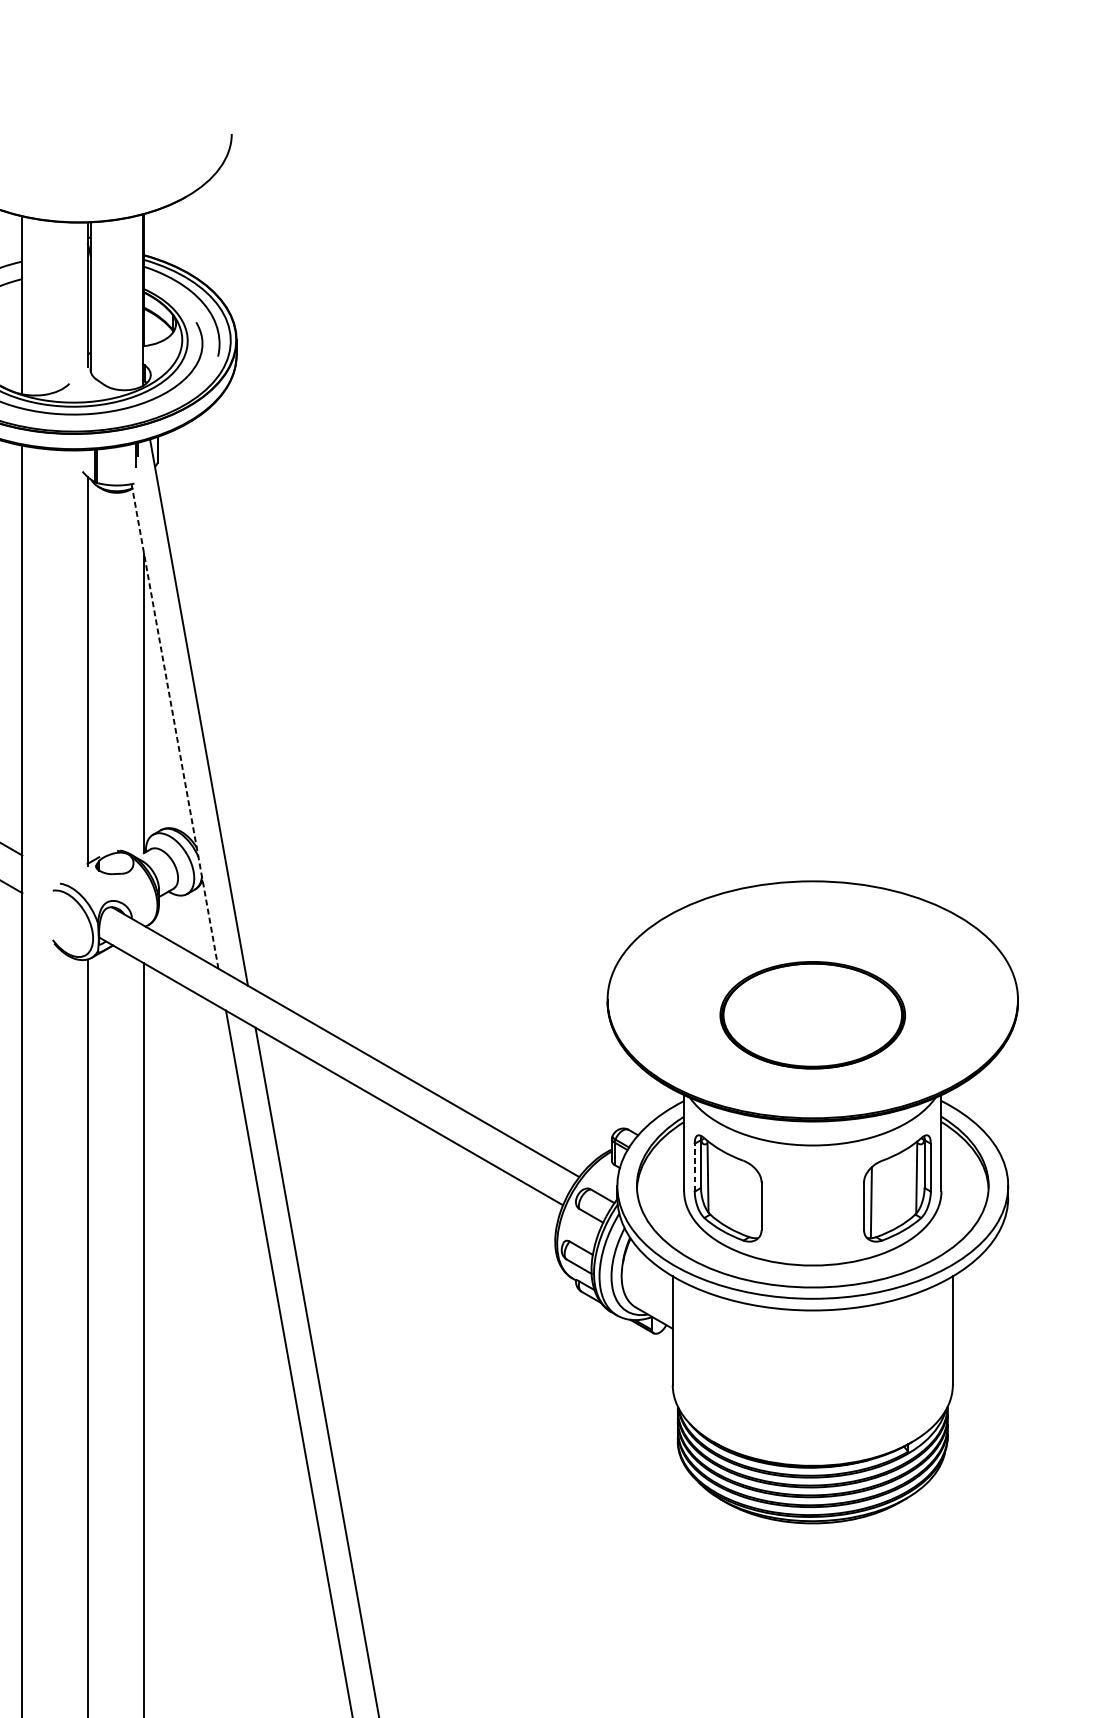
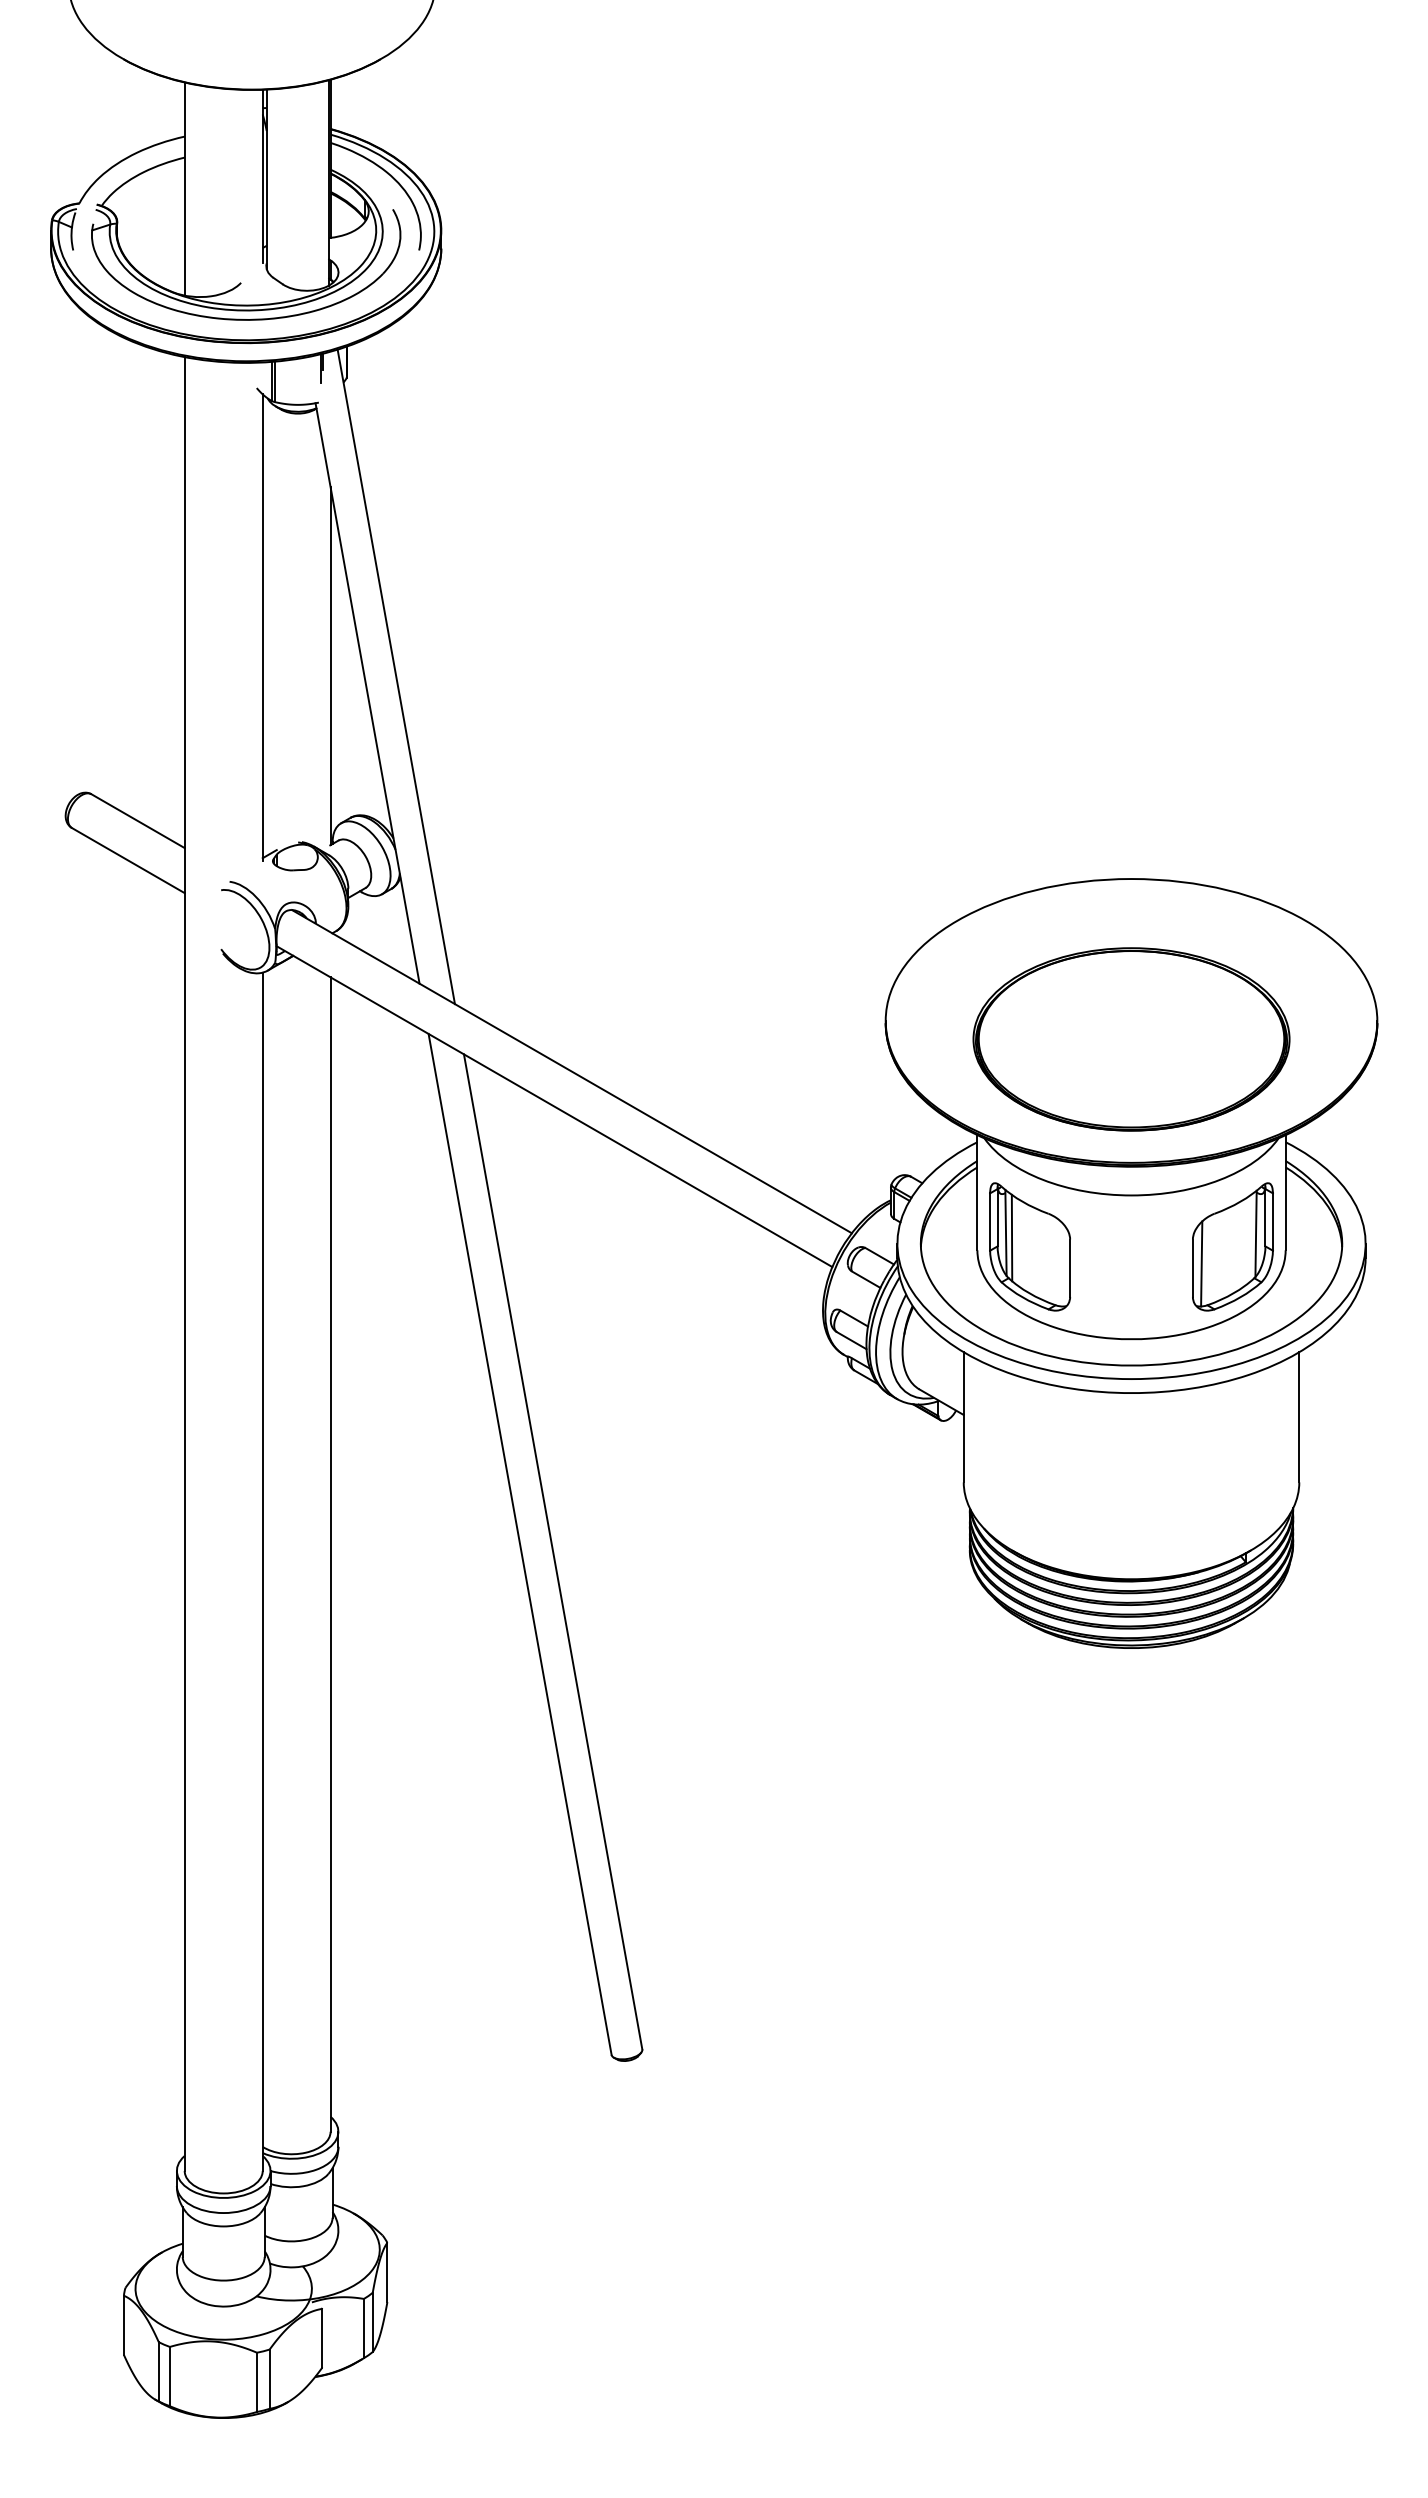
line: (174, 726) -> (367, 693), dashed -> solid
part: (812, 1015) -> (1131, 1039), size x1.43
line: (695, 1168) -> (990, 1222), dashed -> solid
line: (712, 1180) -> (1011, 1237), added

